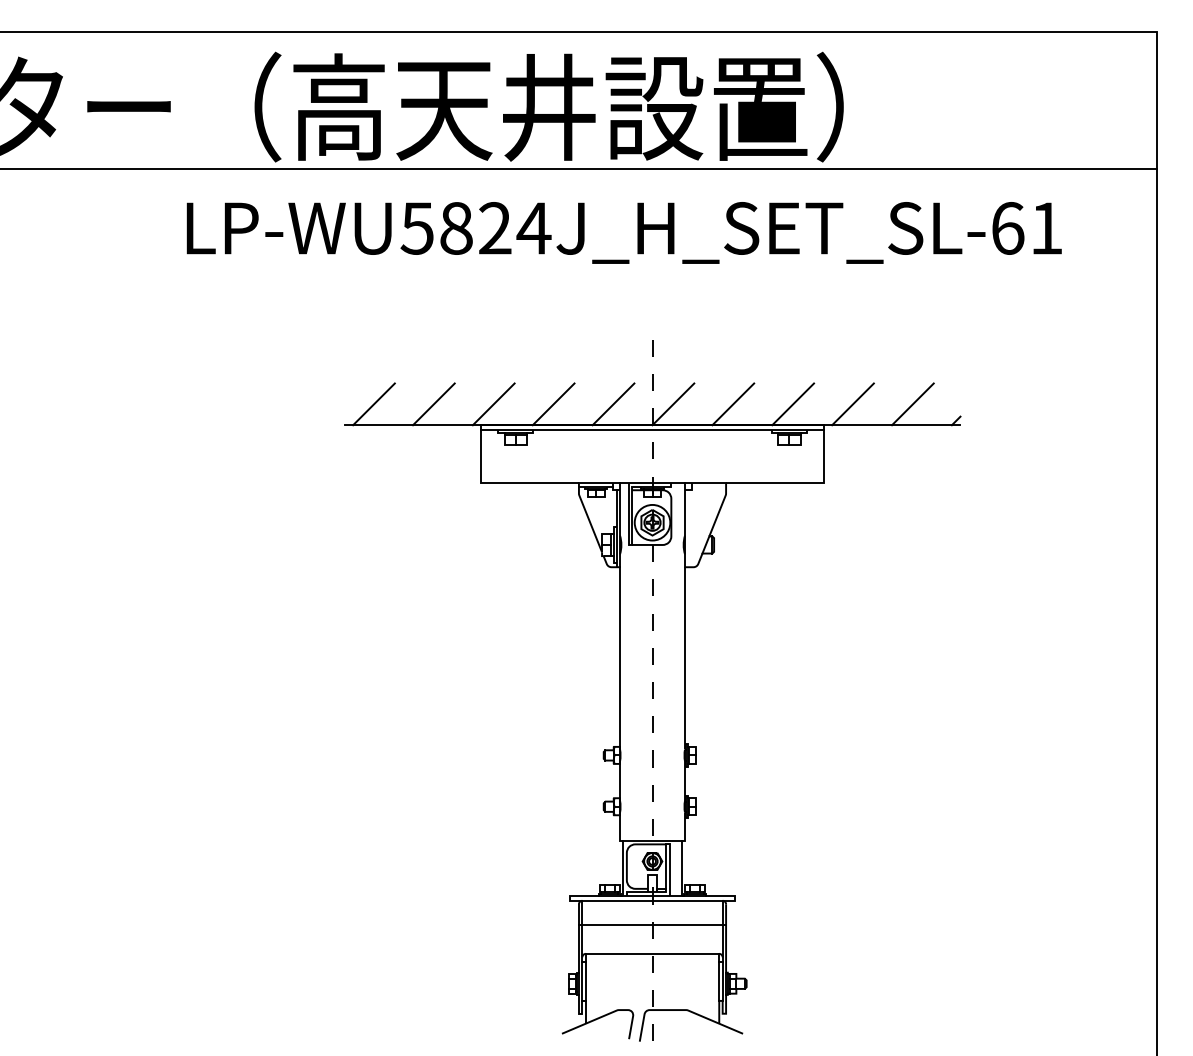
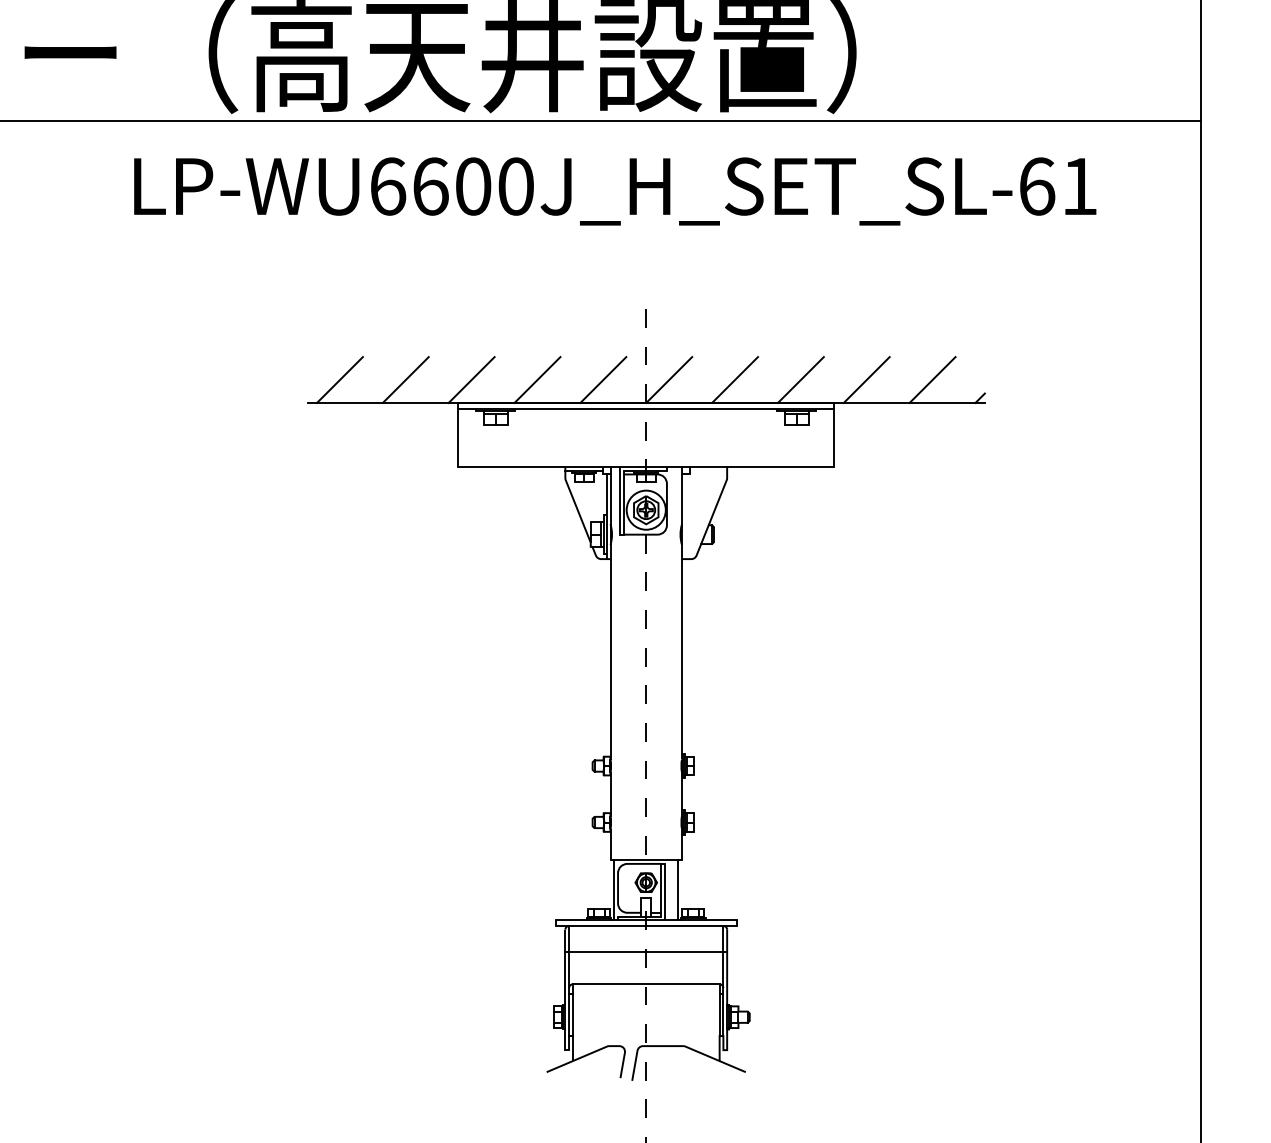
text: (475, 228) -> (451, 186), LP-WU5824J_H_SET_SL-61 -> LP-WU6600J_H_SET_SL-61

